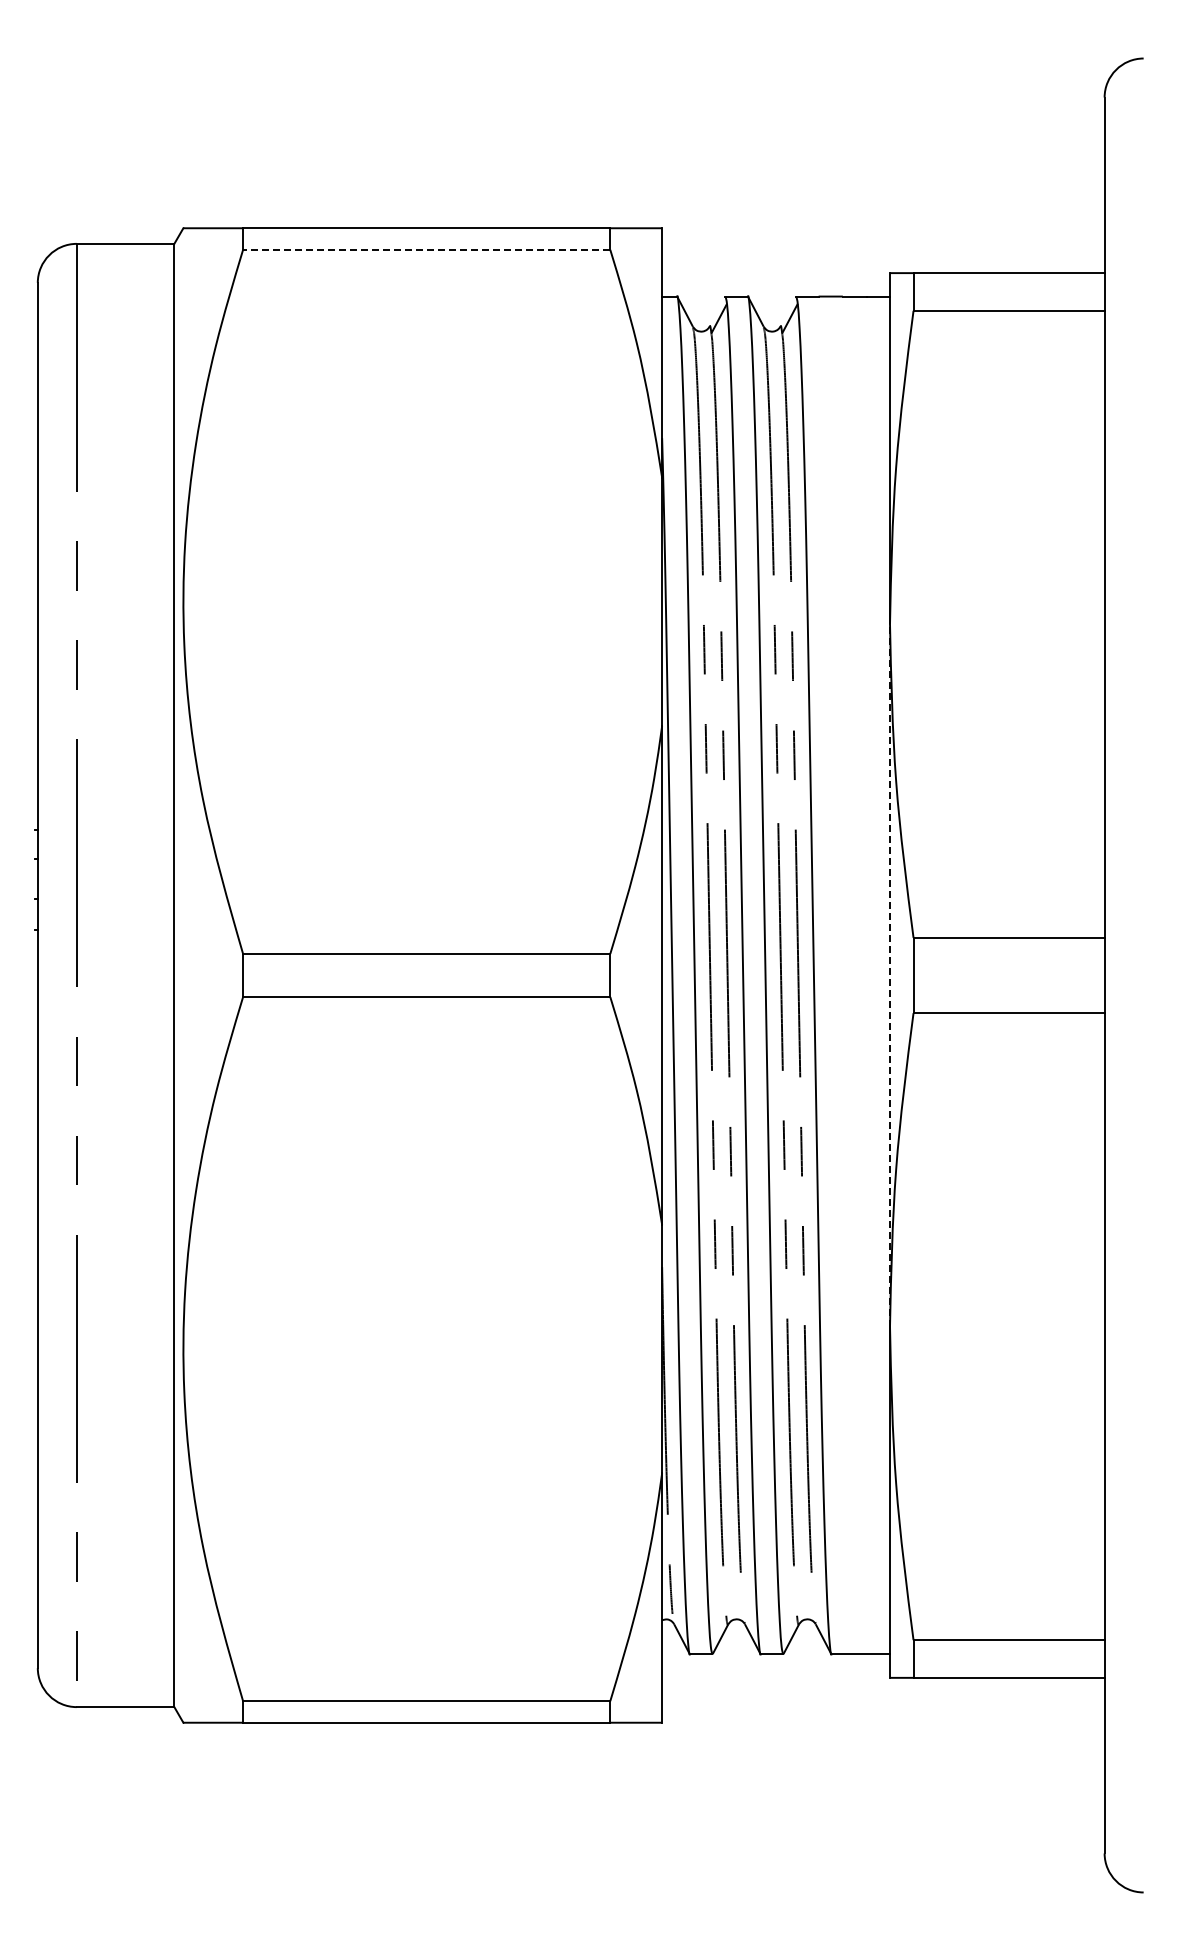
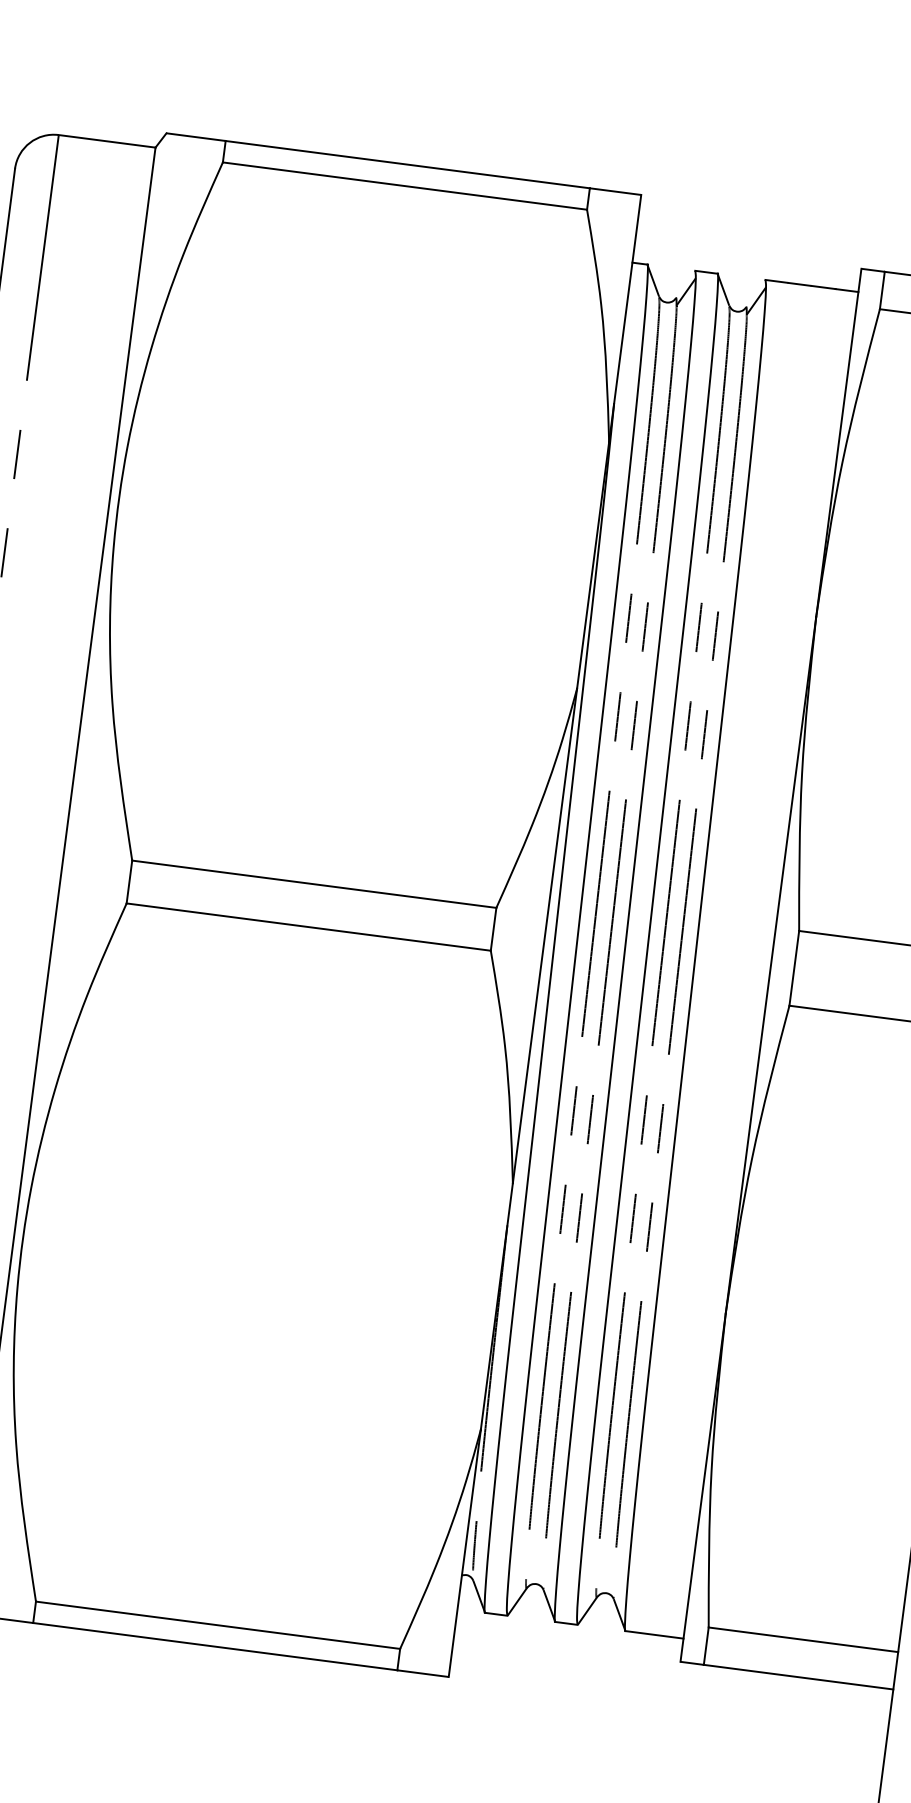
line: (426, 249) -> (404, 185), dashed -> solid
line: (890, 974) -> (771, 964), dashed -> solid

